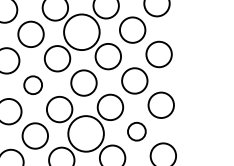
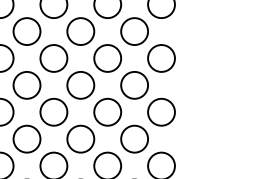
circle: (81, 32) -> (80, 31), size x0.71
circle: (32, 85) -> (26, 85), size x1.43
circle: (136, 131) -> (134, 138), size x1.43
circle: (85, 133) -> (80, 138), size x0.71

